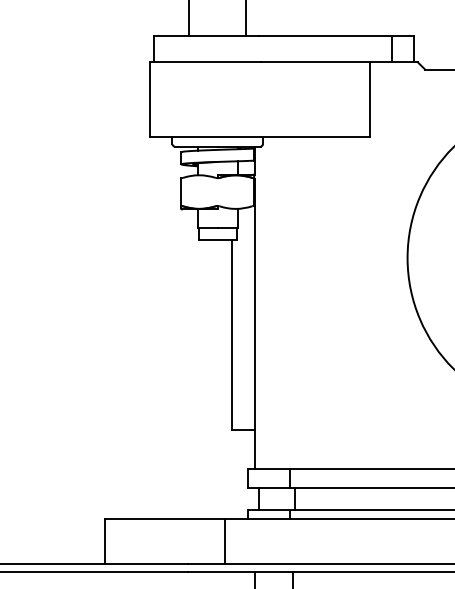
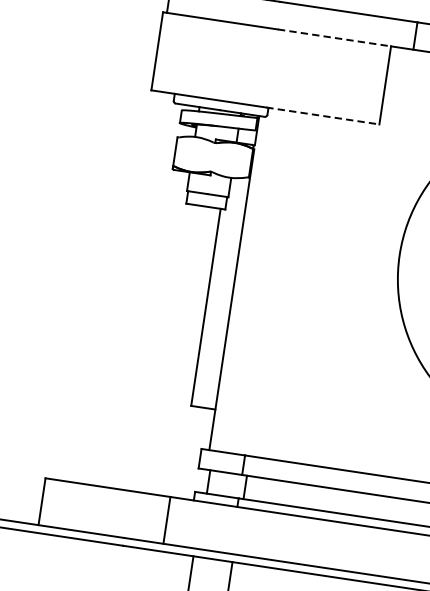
line: (315, 62) -> (334, 38), solid -> dashed
line: (315, 137) -> (322, 116), solid -> dashed

